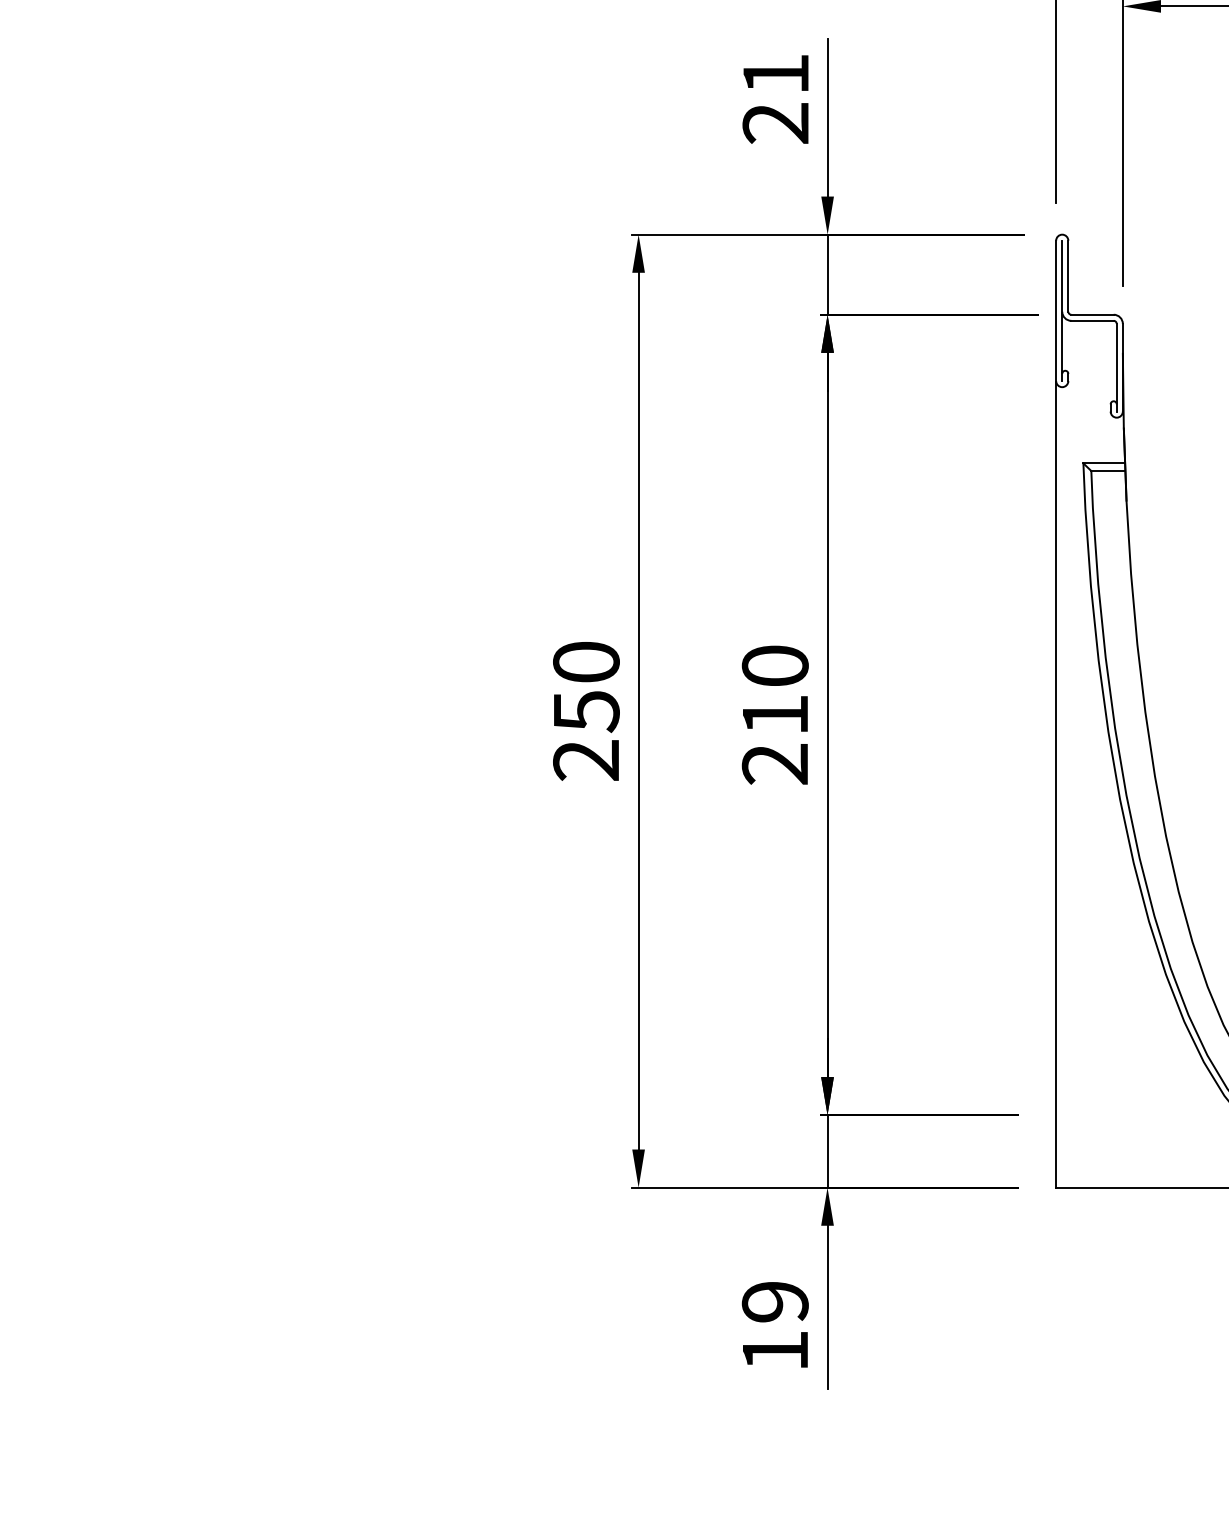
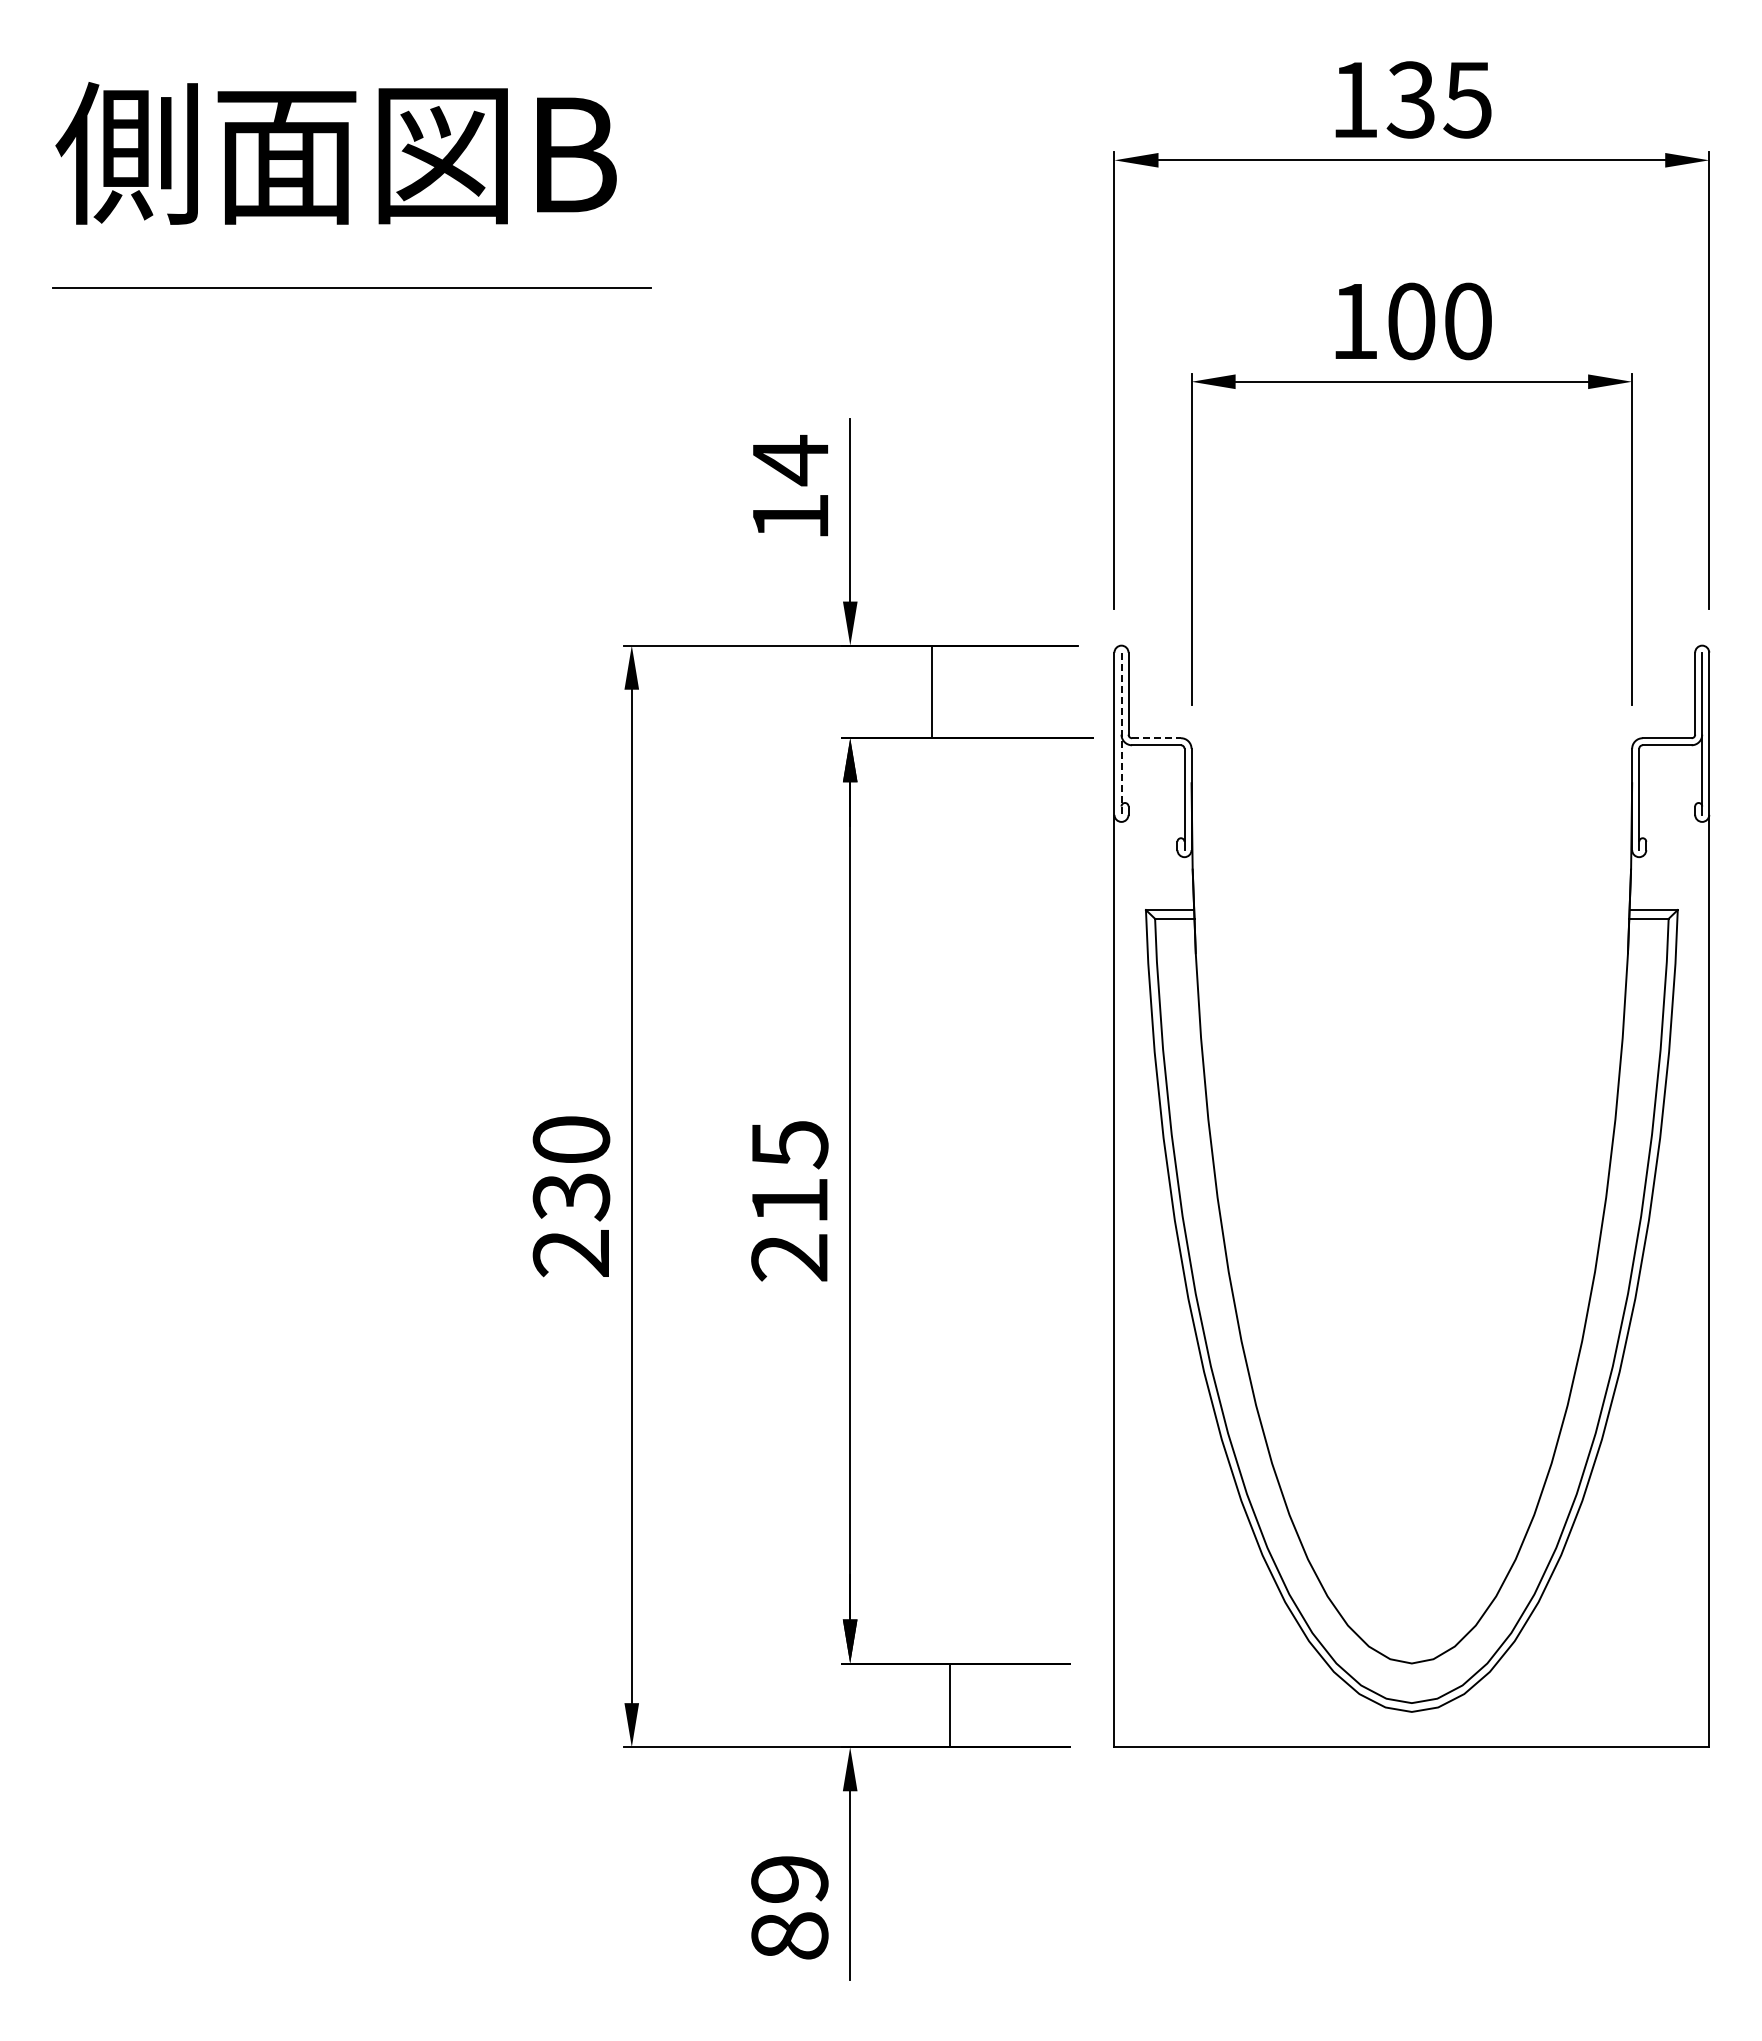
text: (775, 97) -> (789, 487), 21 -> 14
line: (827, 274) -> (932, 691), moved
line: (1062, 311) -> (1121, 734), solid -> dashed
line: (1093, 315) -> (1157, 738), solid -> dashed
text: (775, 666) -> (789, 1144), 210 -> 215
text: (585, 712) -> (570, 1197), 250 -> 230
line: (827, 1151) -> (950, 1705), moved
text: (775, 1350) -> (789, 1935), 19 -> 89

